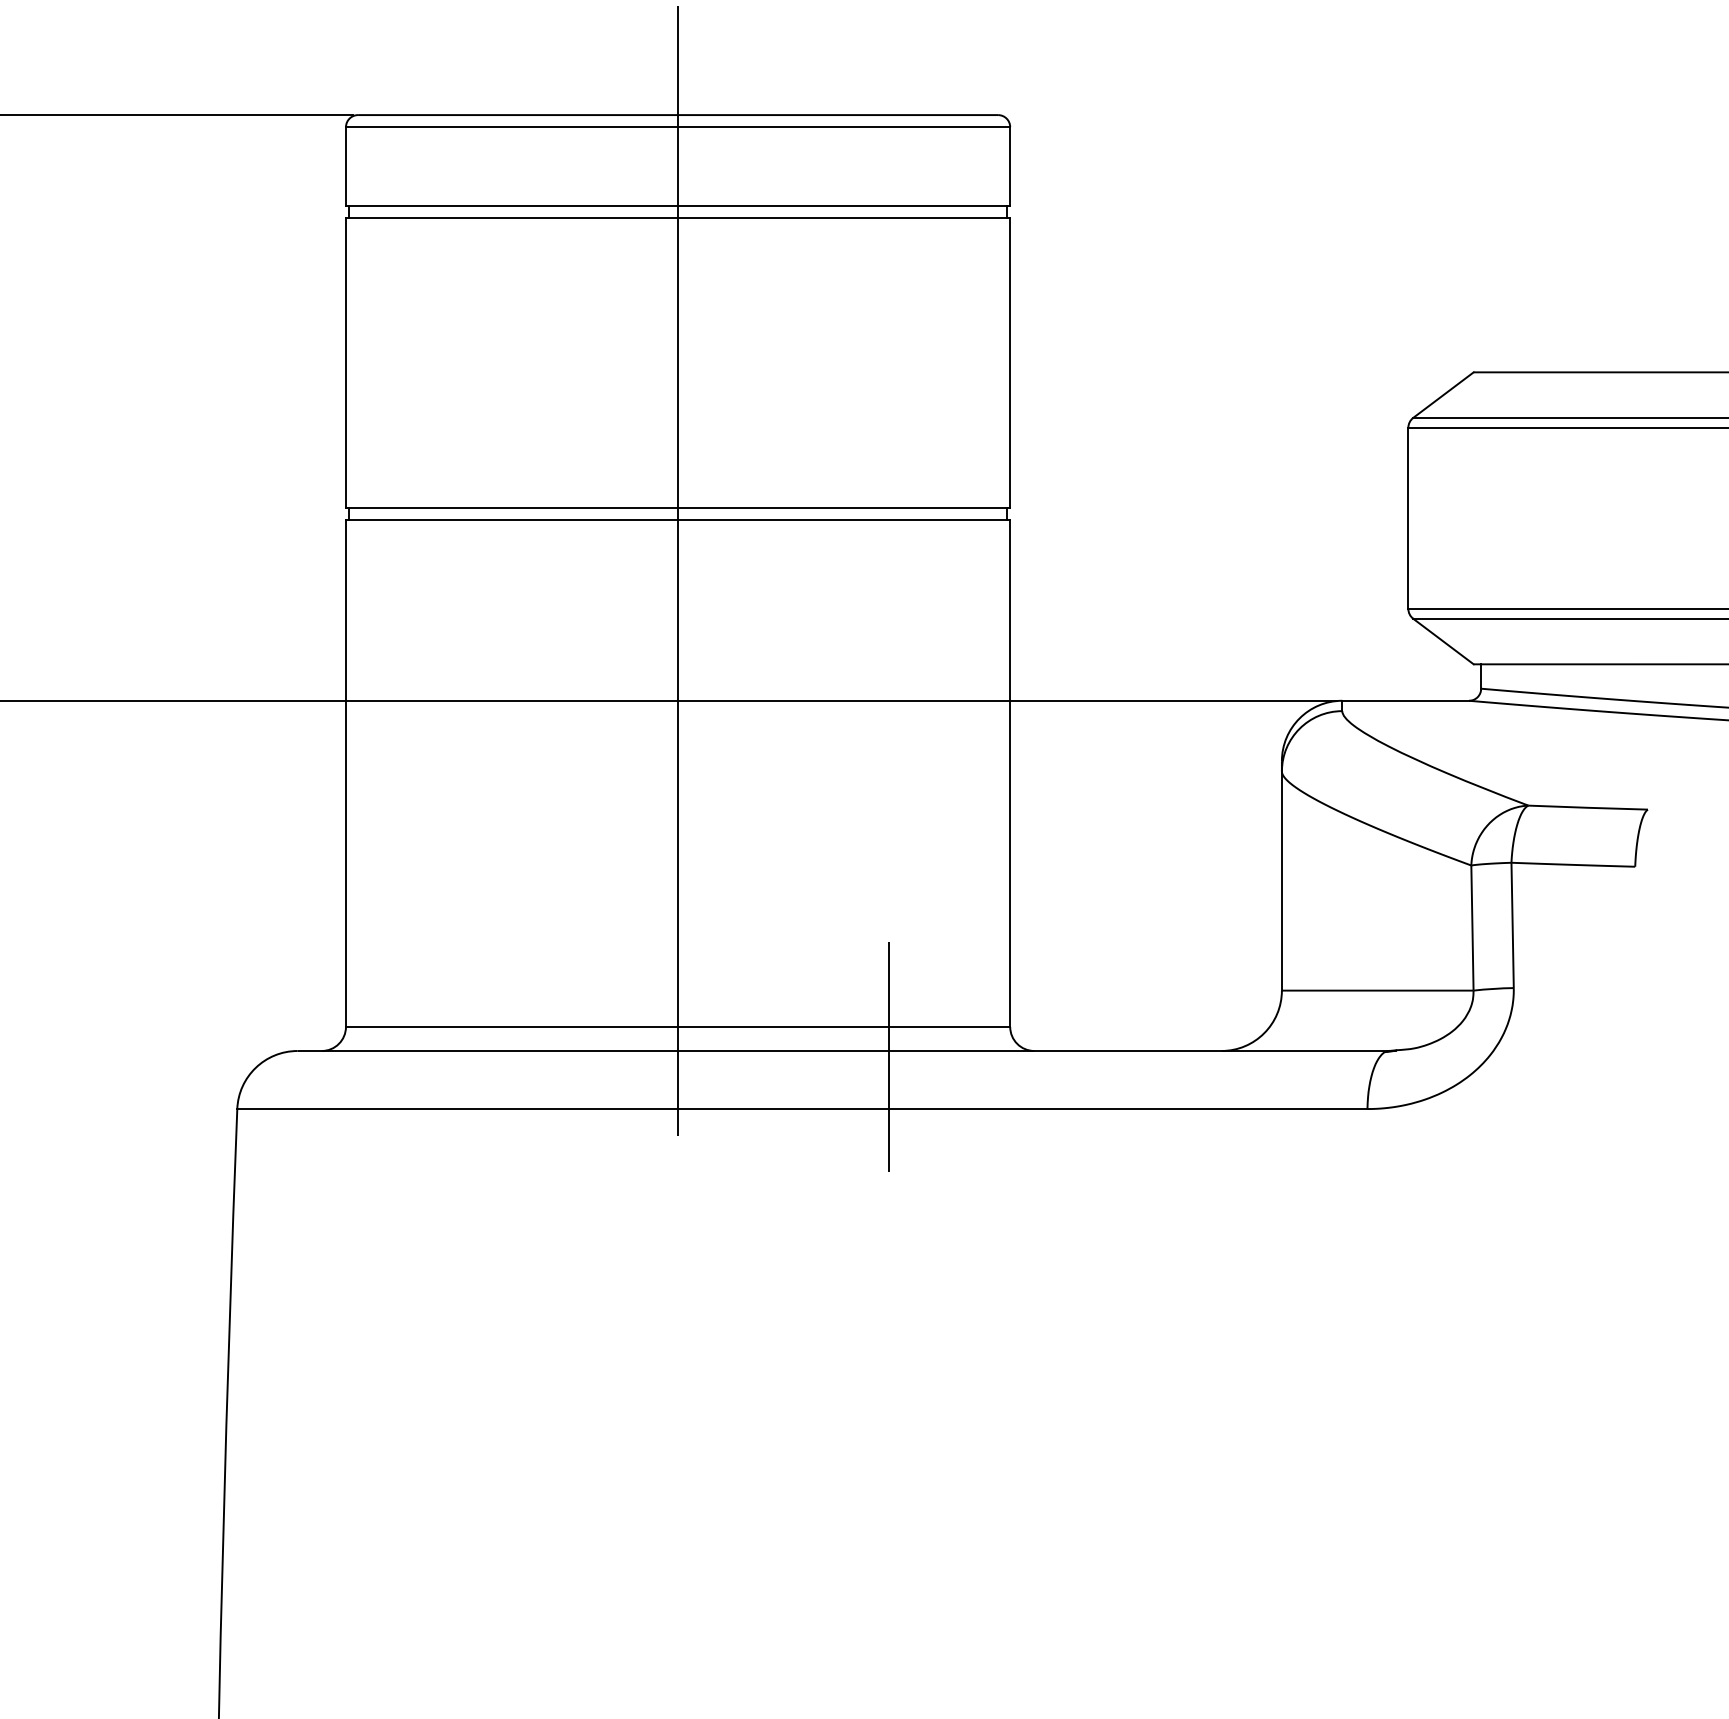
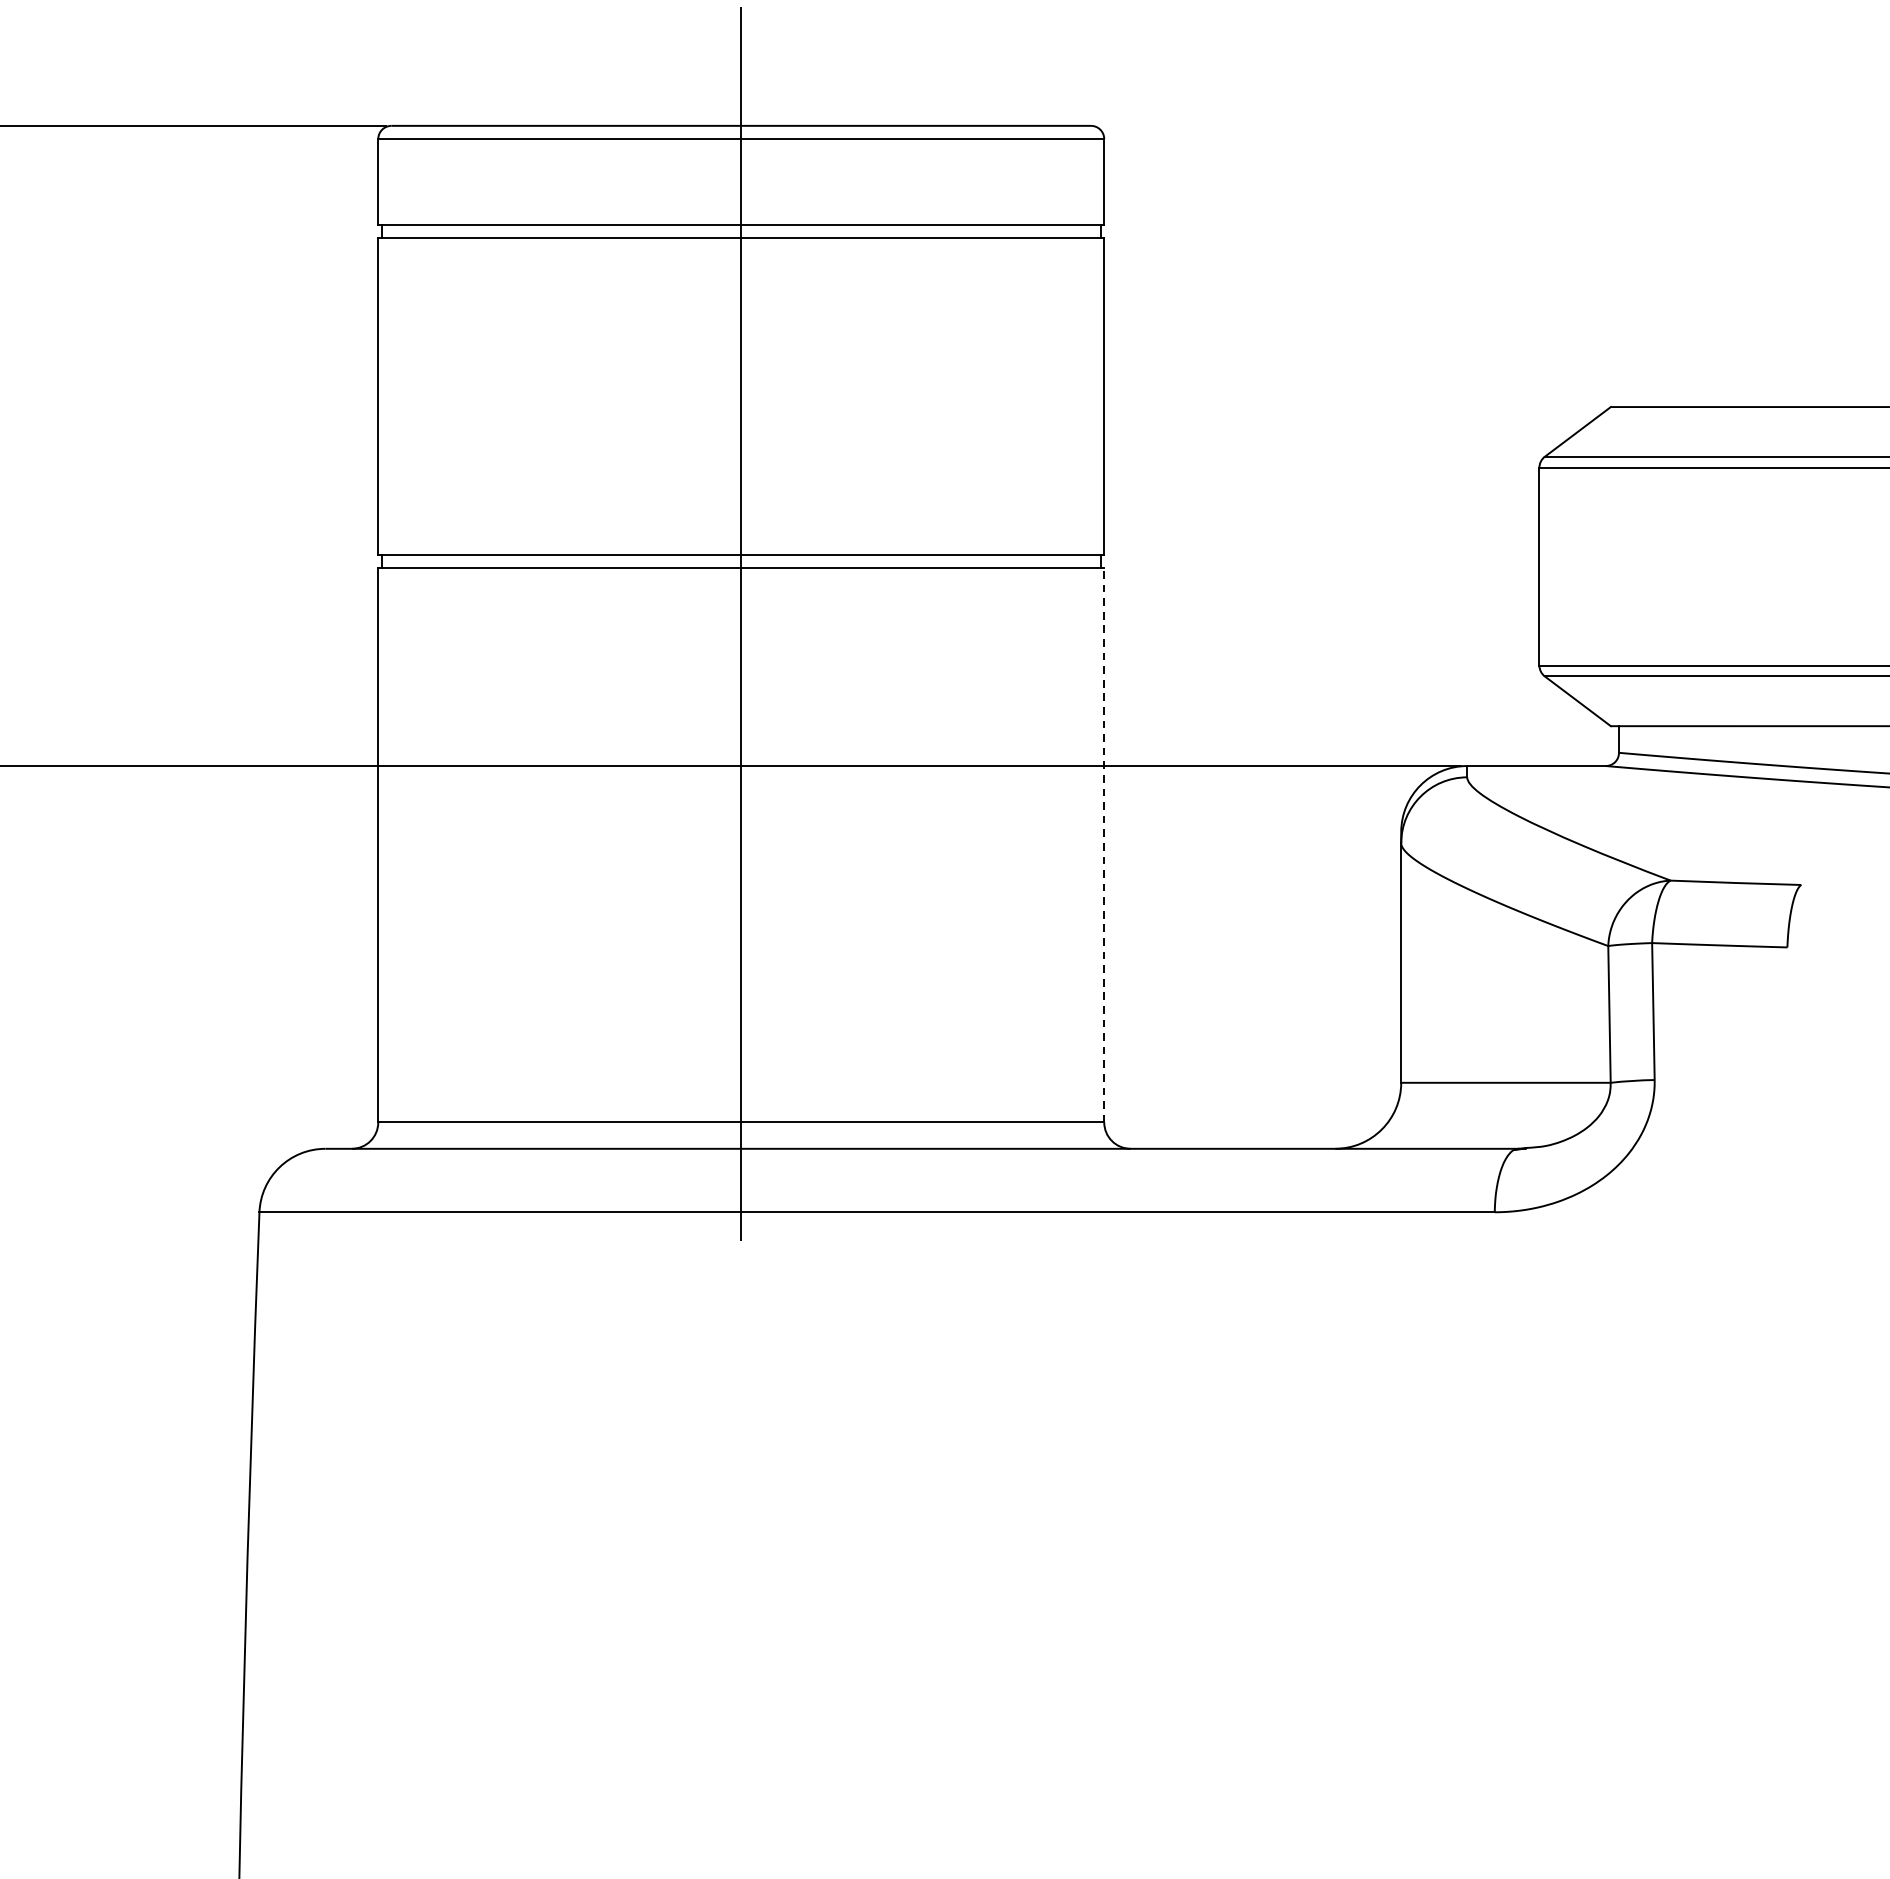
line: (1010, 773) -> (1104, 845), solid -> dashed
line: (889, 1056) -> (972, 1154), removed

